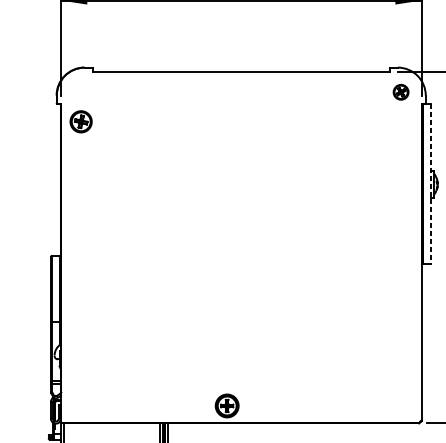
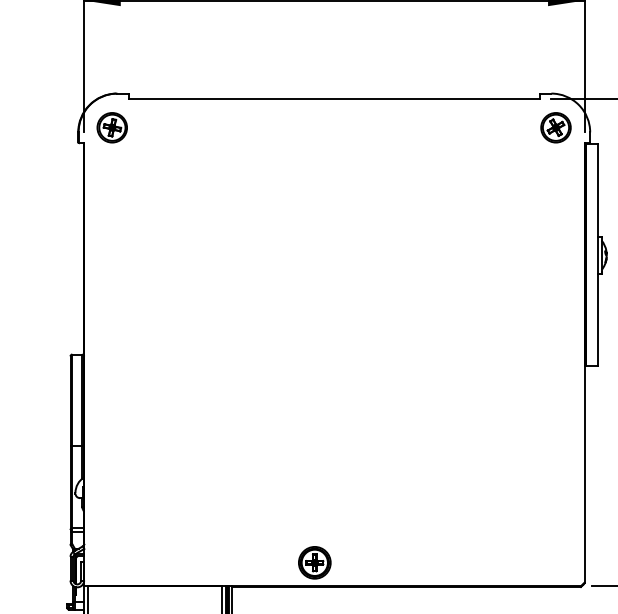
part: (400, 92) -> (555, 127), size x1.43
part: (80, 121) -> (111, 127), moved
line: (431, 184) -> (597, 255), dashed -> solid

